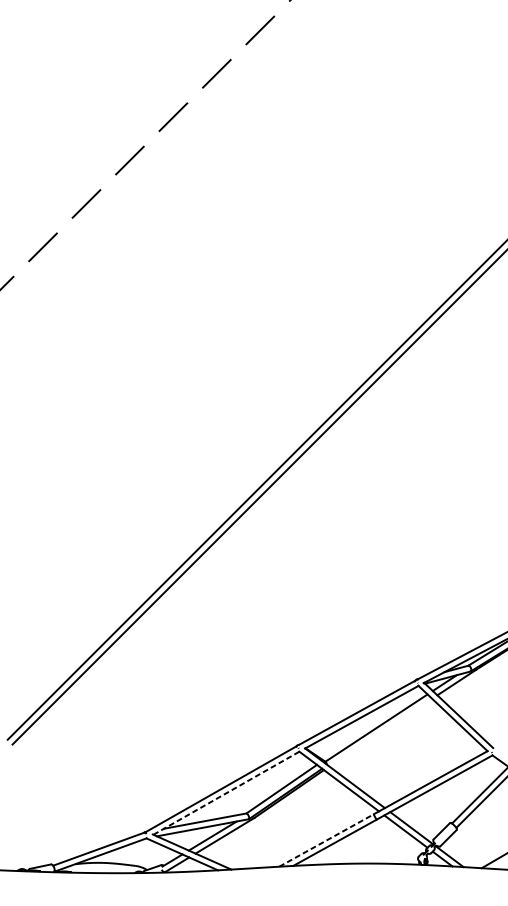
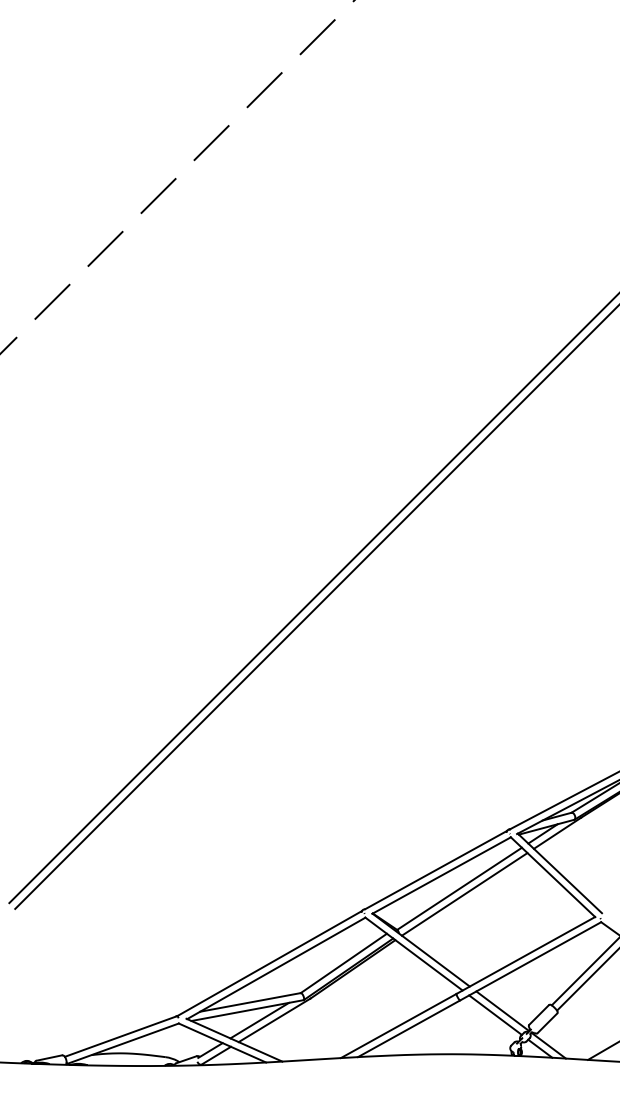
line: (380, 732) -> (464, 894), added
line: (226, 793) -> (276, 968), dashed -> solid
line: (327, 840) -> (399, 1025), dashed -> solid

